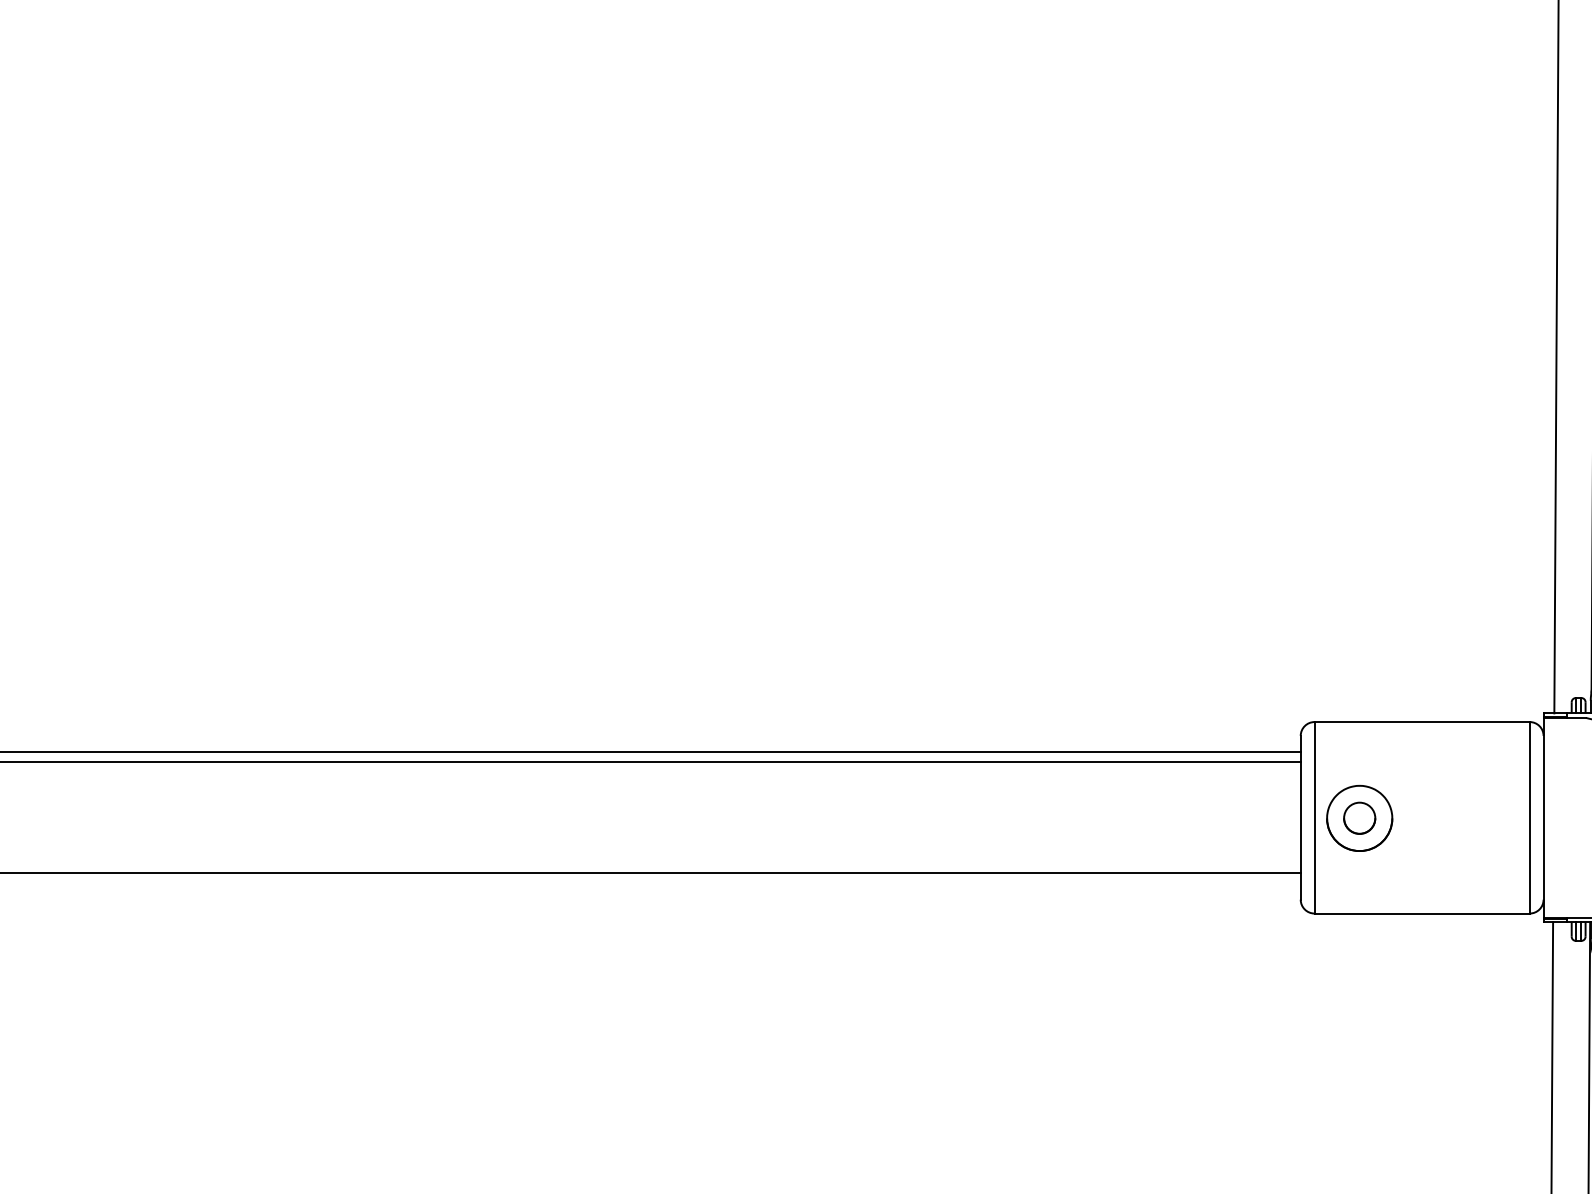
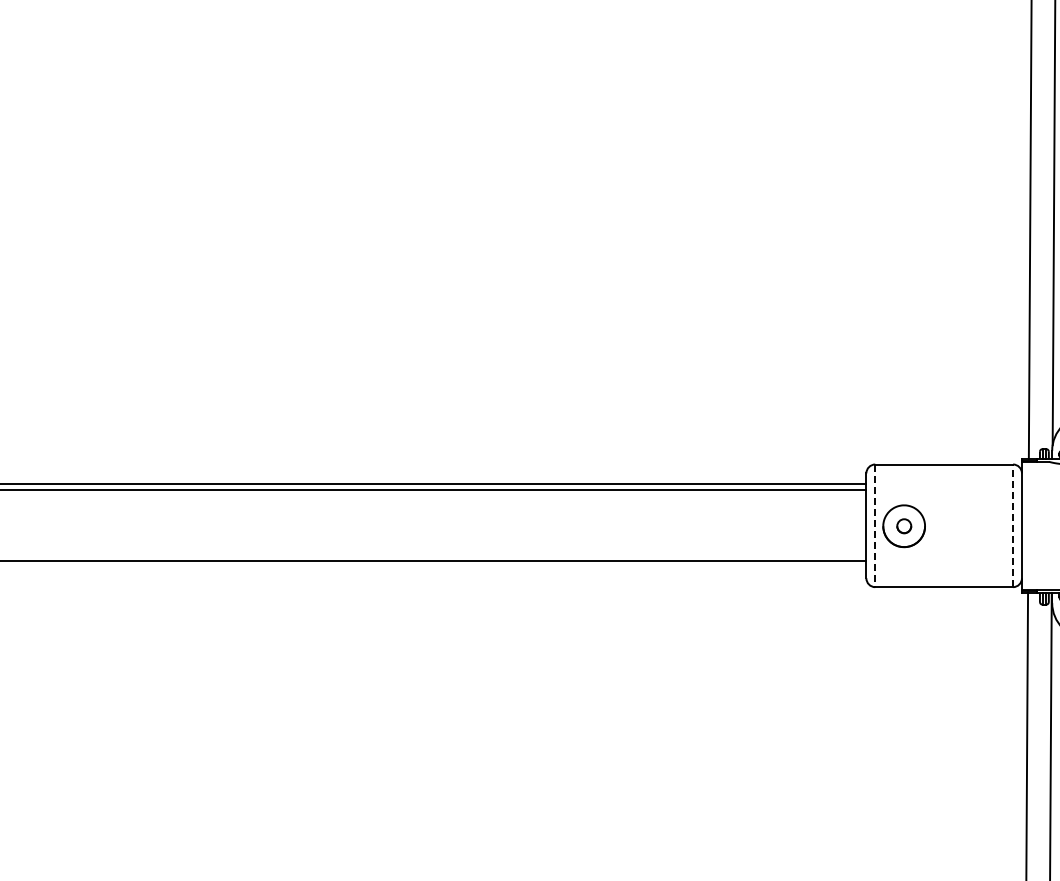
line: (1530, 817) -> (1013, 525), solid -> dashed
line: (1314, 818) -> (875, 526), solid -> dashed
circle: (1360, 818) -> (904, 526), size x0.7

